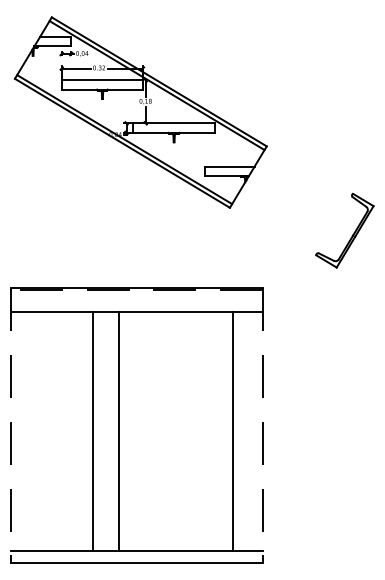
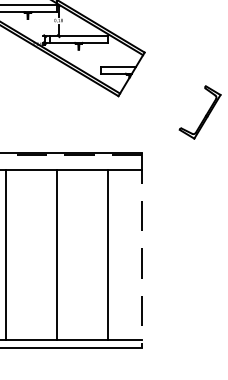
line: (93, 430) -> (5, 254), moved
line: (118, 430) -> (56, 254), moved
line: (232, 430) -> (107, 254), moved

